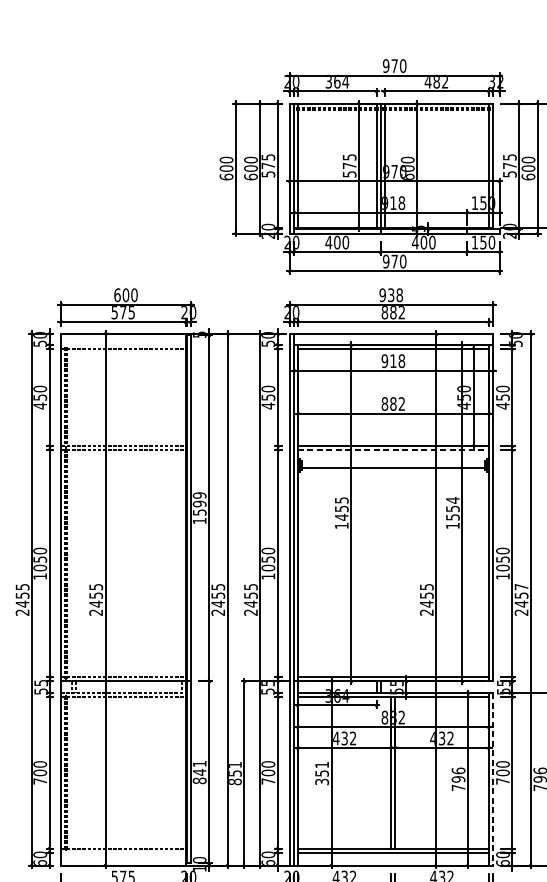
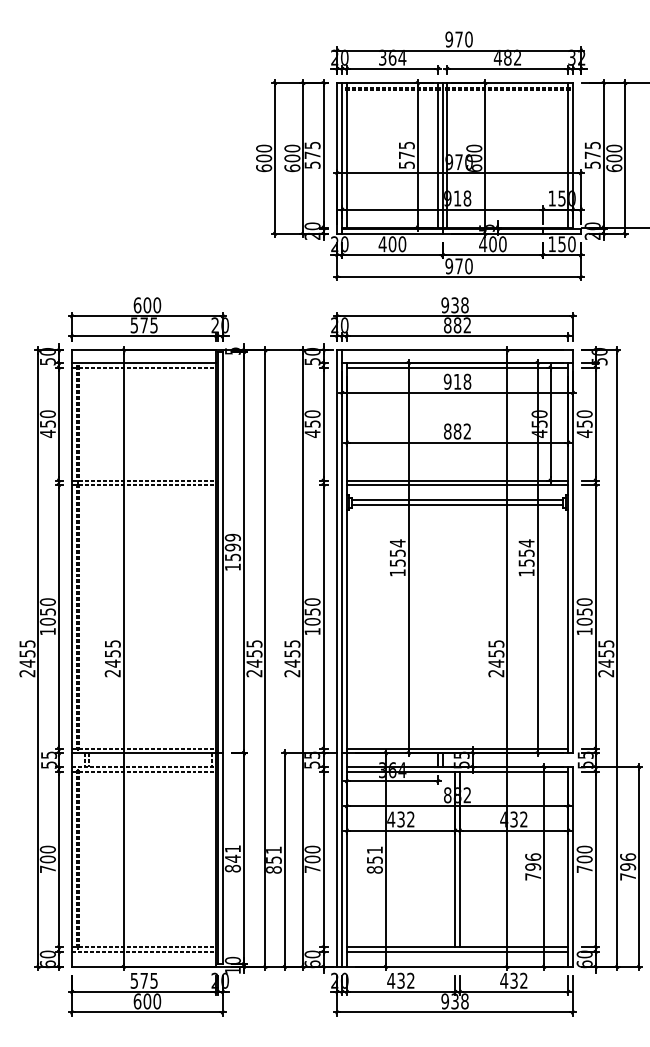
line: (123, 345) -> (144, 363), added
line: (393, 450) -> (457, 485), dashed -> solid
line: (393, 463) -> (457, 500), added
text: (341, 509) -> (397, 553), 1455 -> 1554
text: (521, 586) -> (606, 643), 2457 -> 2455
line: (492, 779) -> (572, 867), dashed -> solid
text: (321, 781) -> (374, 869), 351 -> 851
line: (123, 852) -> (144, 951), added

